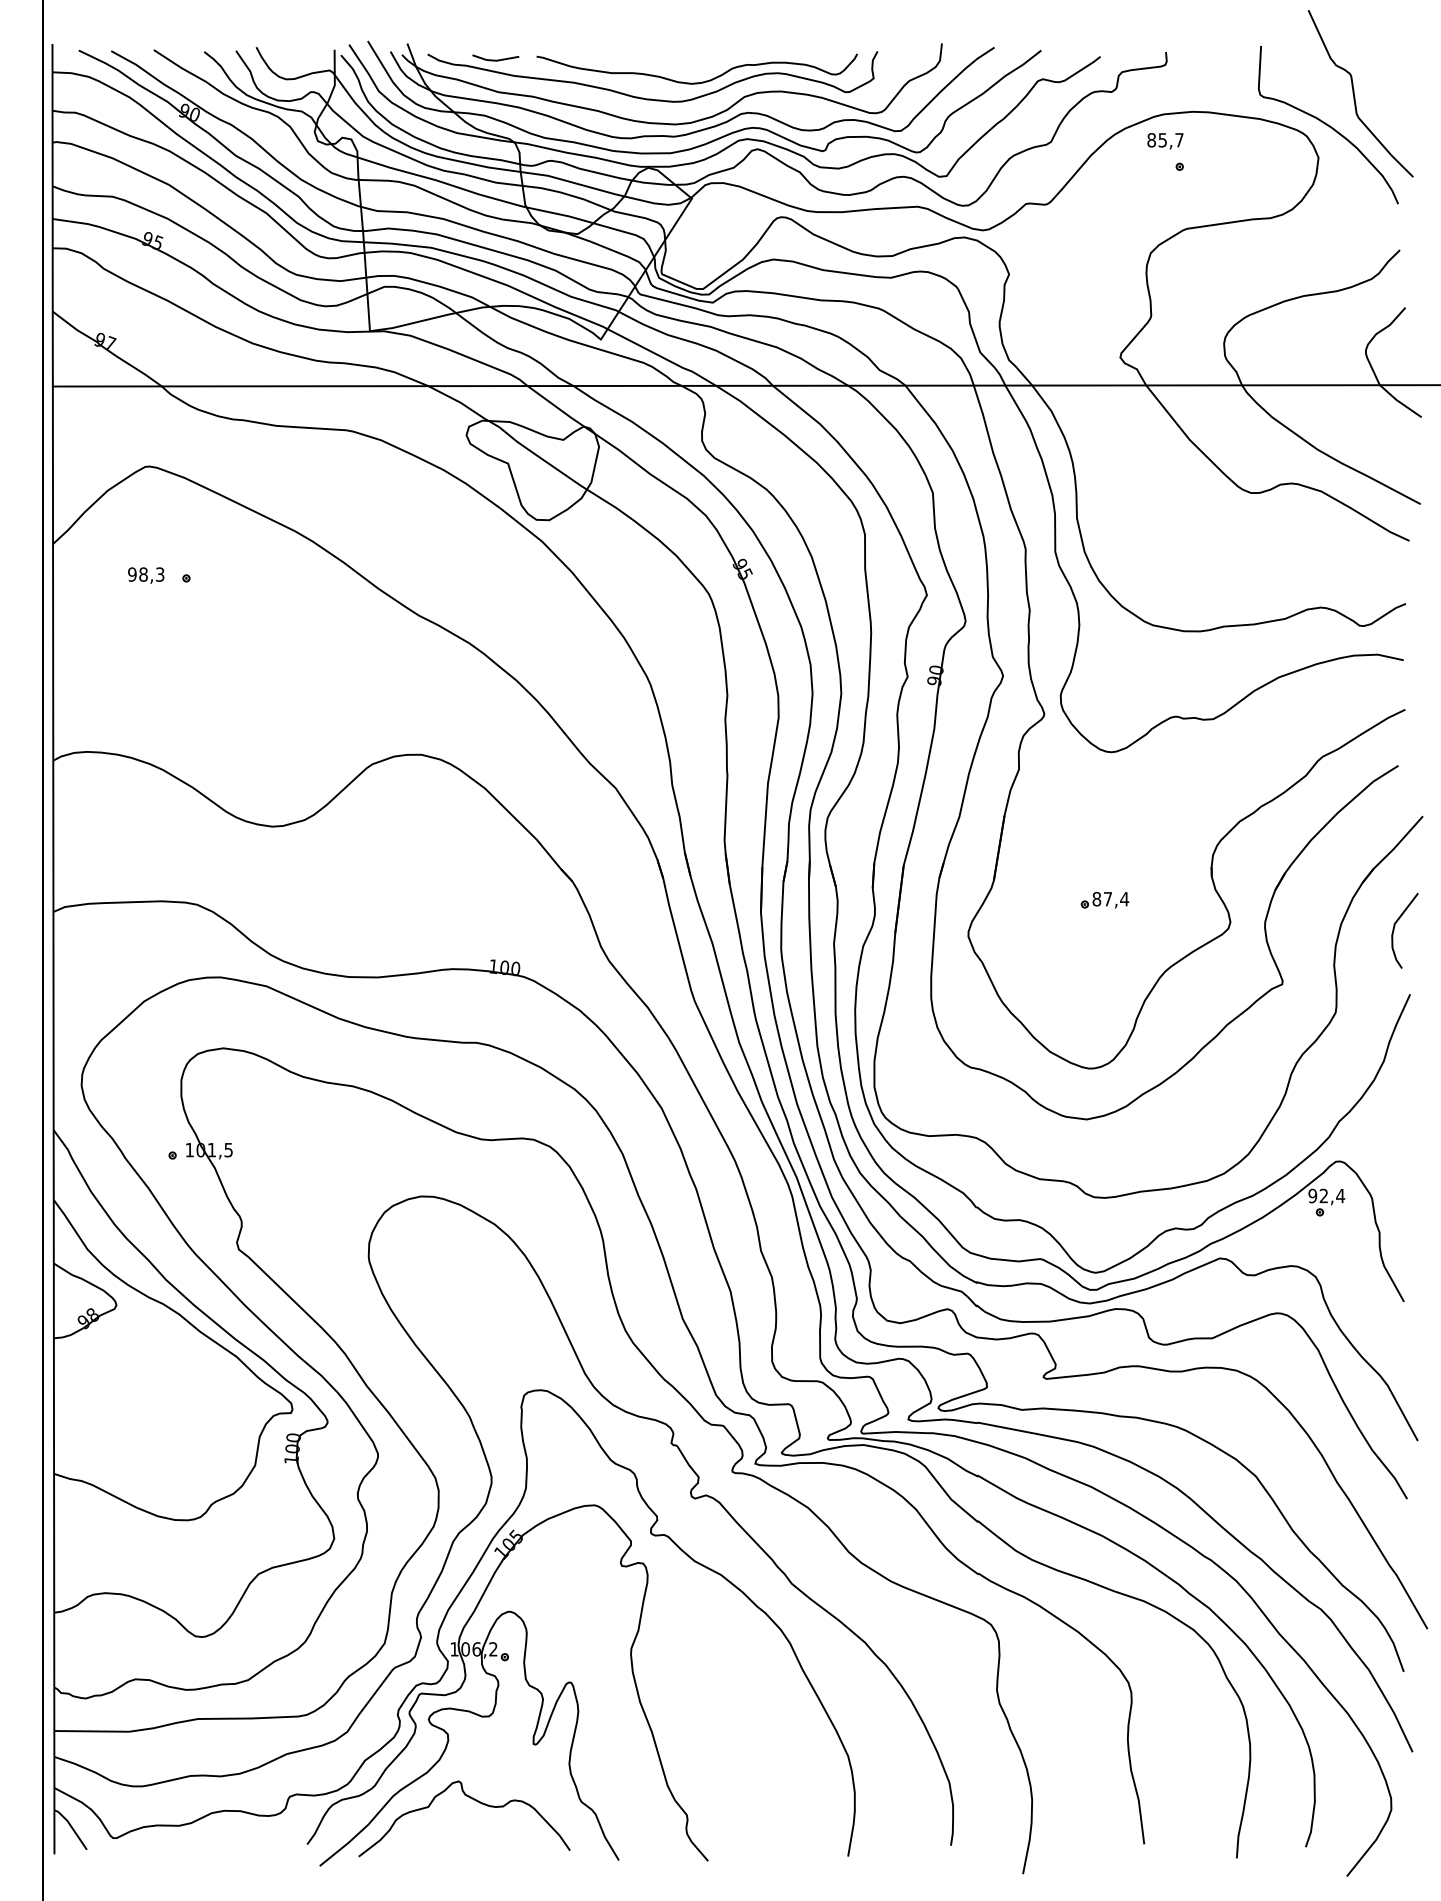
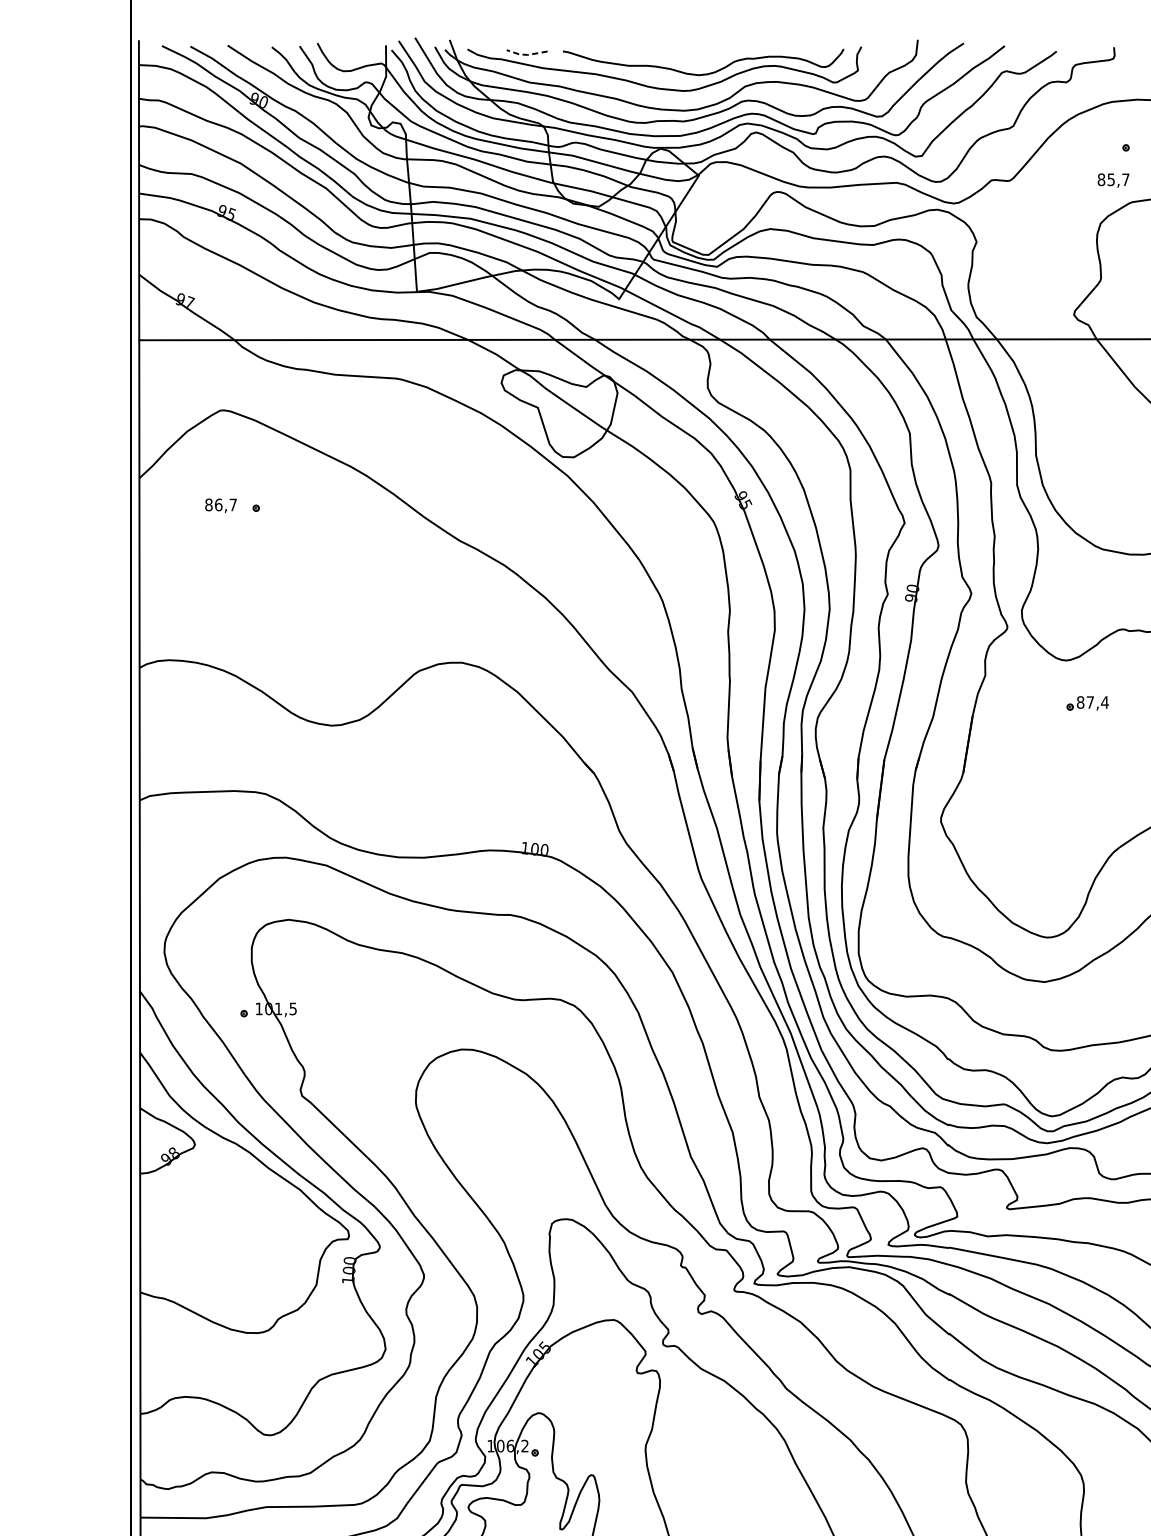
line: (495, 60) -> (526, 54), solid -> dashed
text: (1165, 141) -> (1113, 180), moved
text: (146, 574) -> (221, 504), 98,3 -> 86,7
part: (1104, 900) -> (1087, 703), moved

